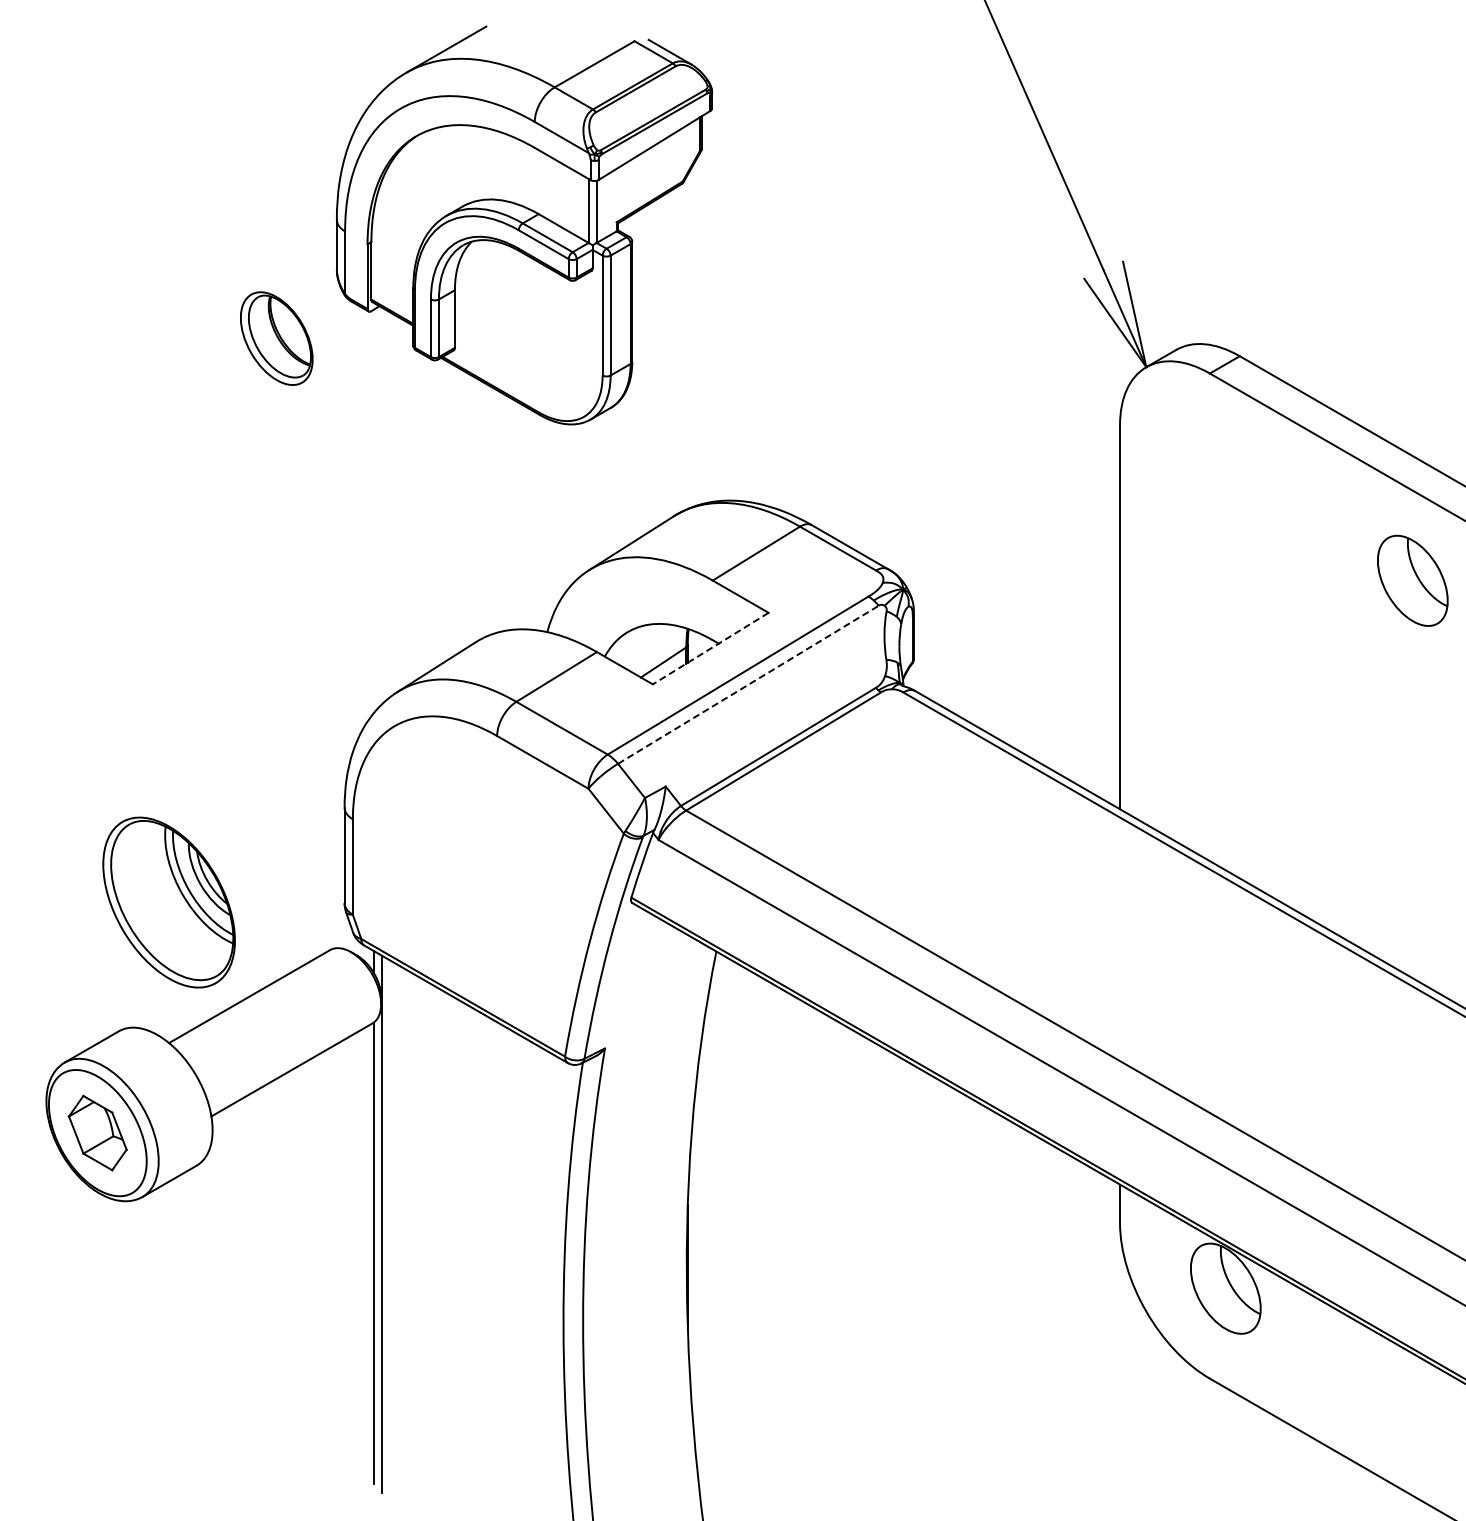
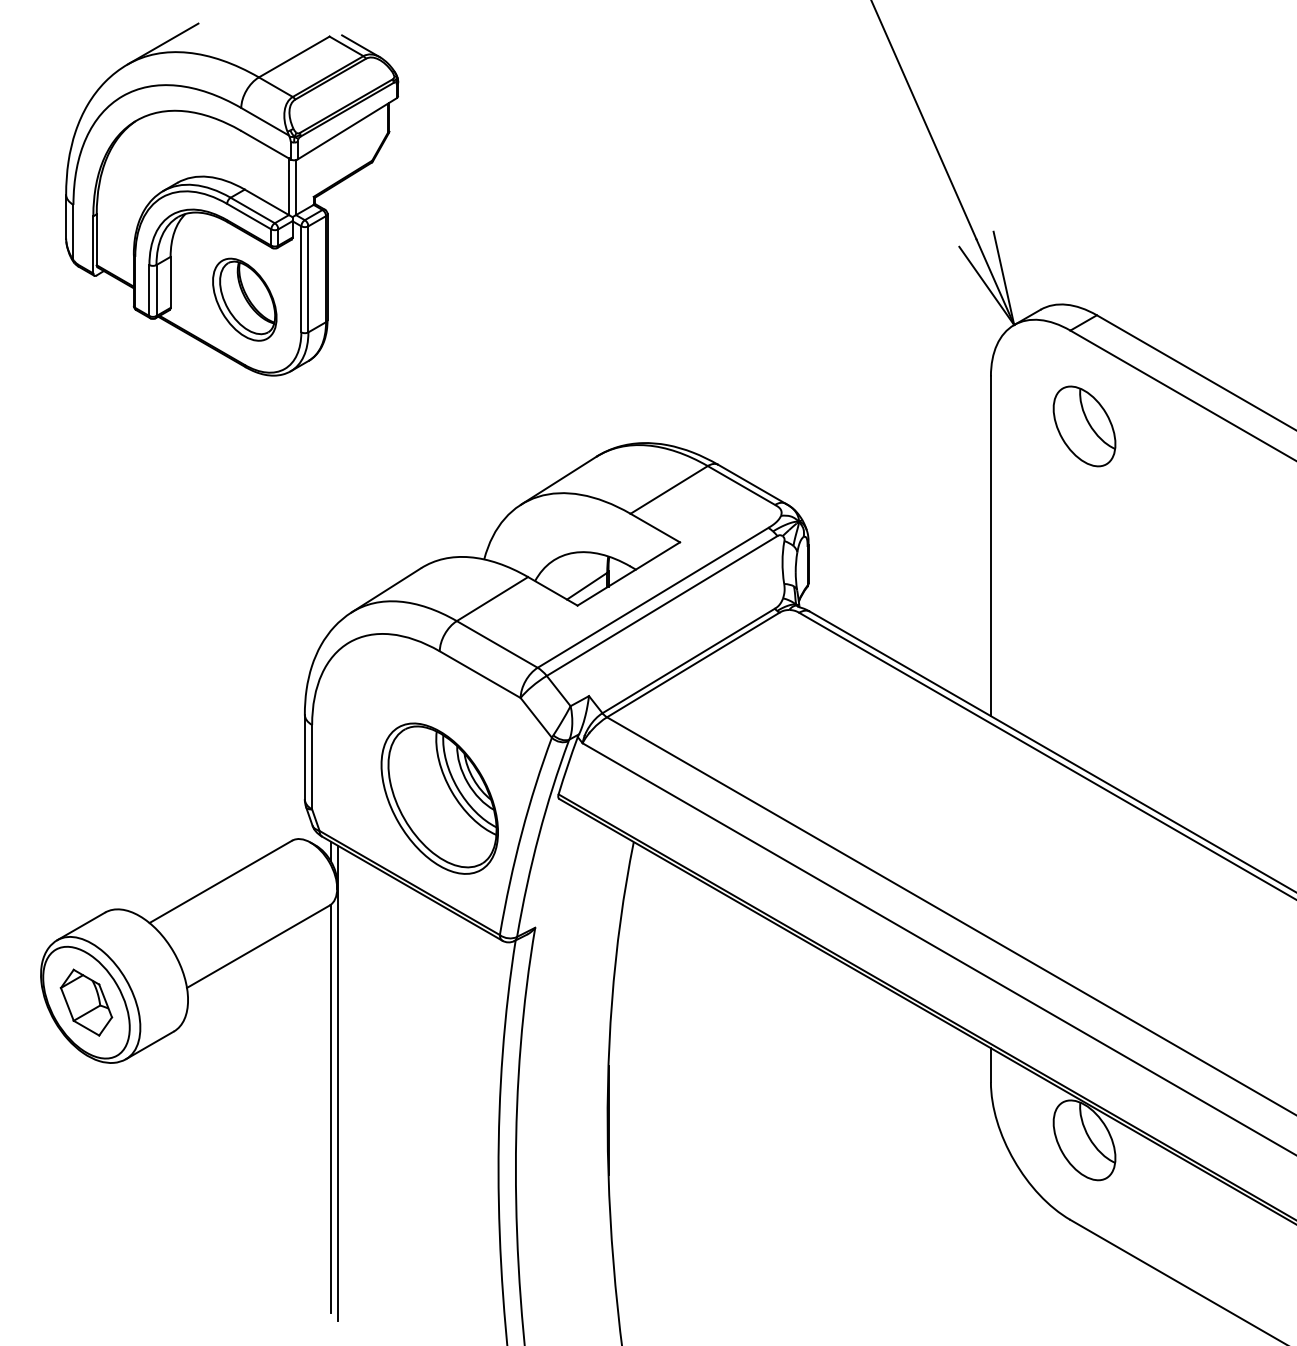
part: (524, 225) -> (232, 199), moved
part: (1412, 580) -> (1084, 426), moved
line: (710, 648) -> (628, 573), dashed -> solid
line: (748, 684) -> (662, 605), dashed -> solid
part: (168, 902) -> (439, 798), moved

